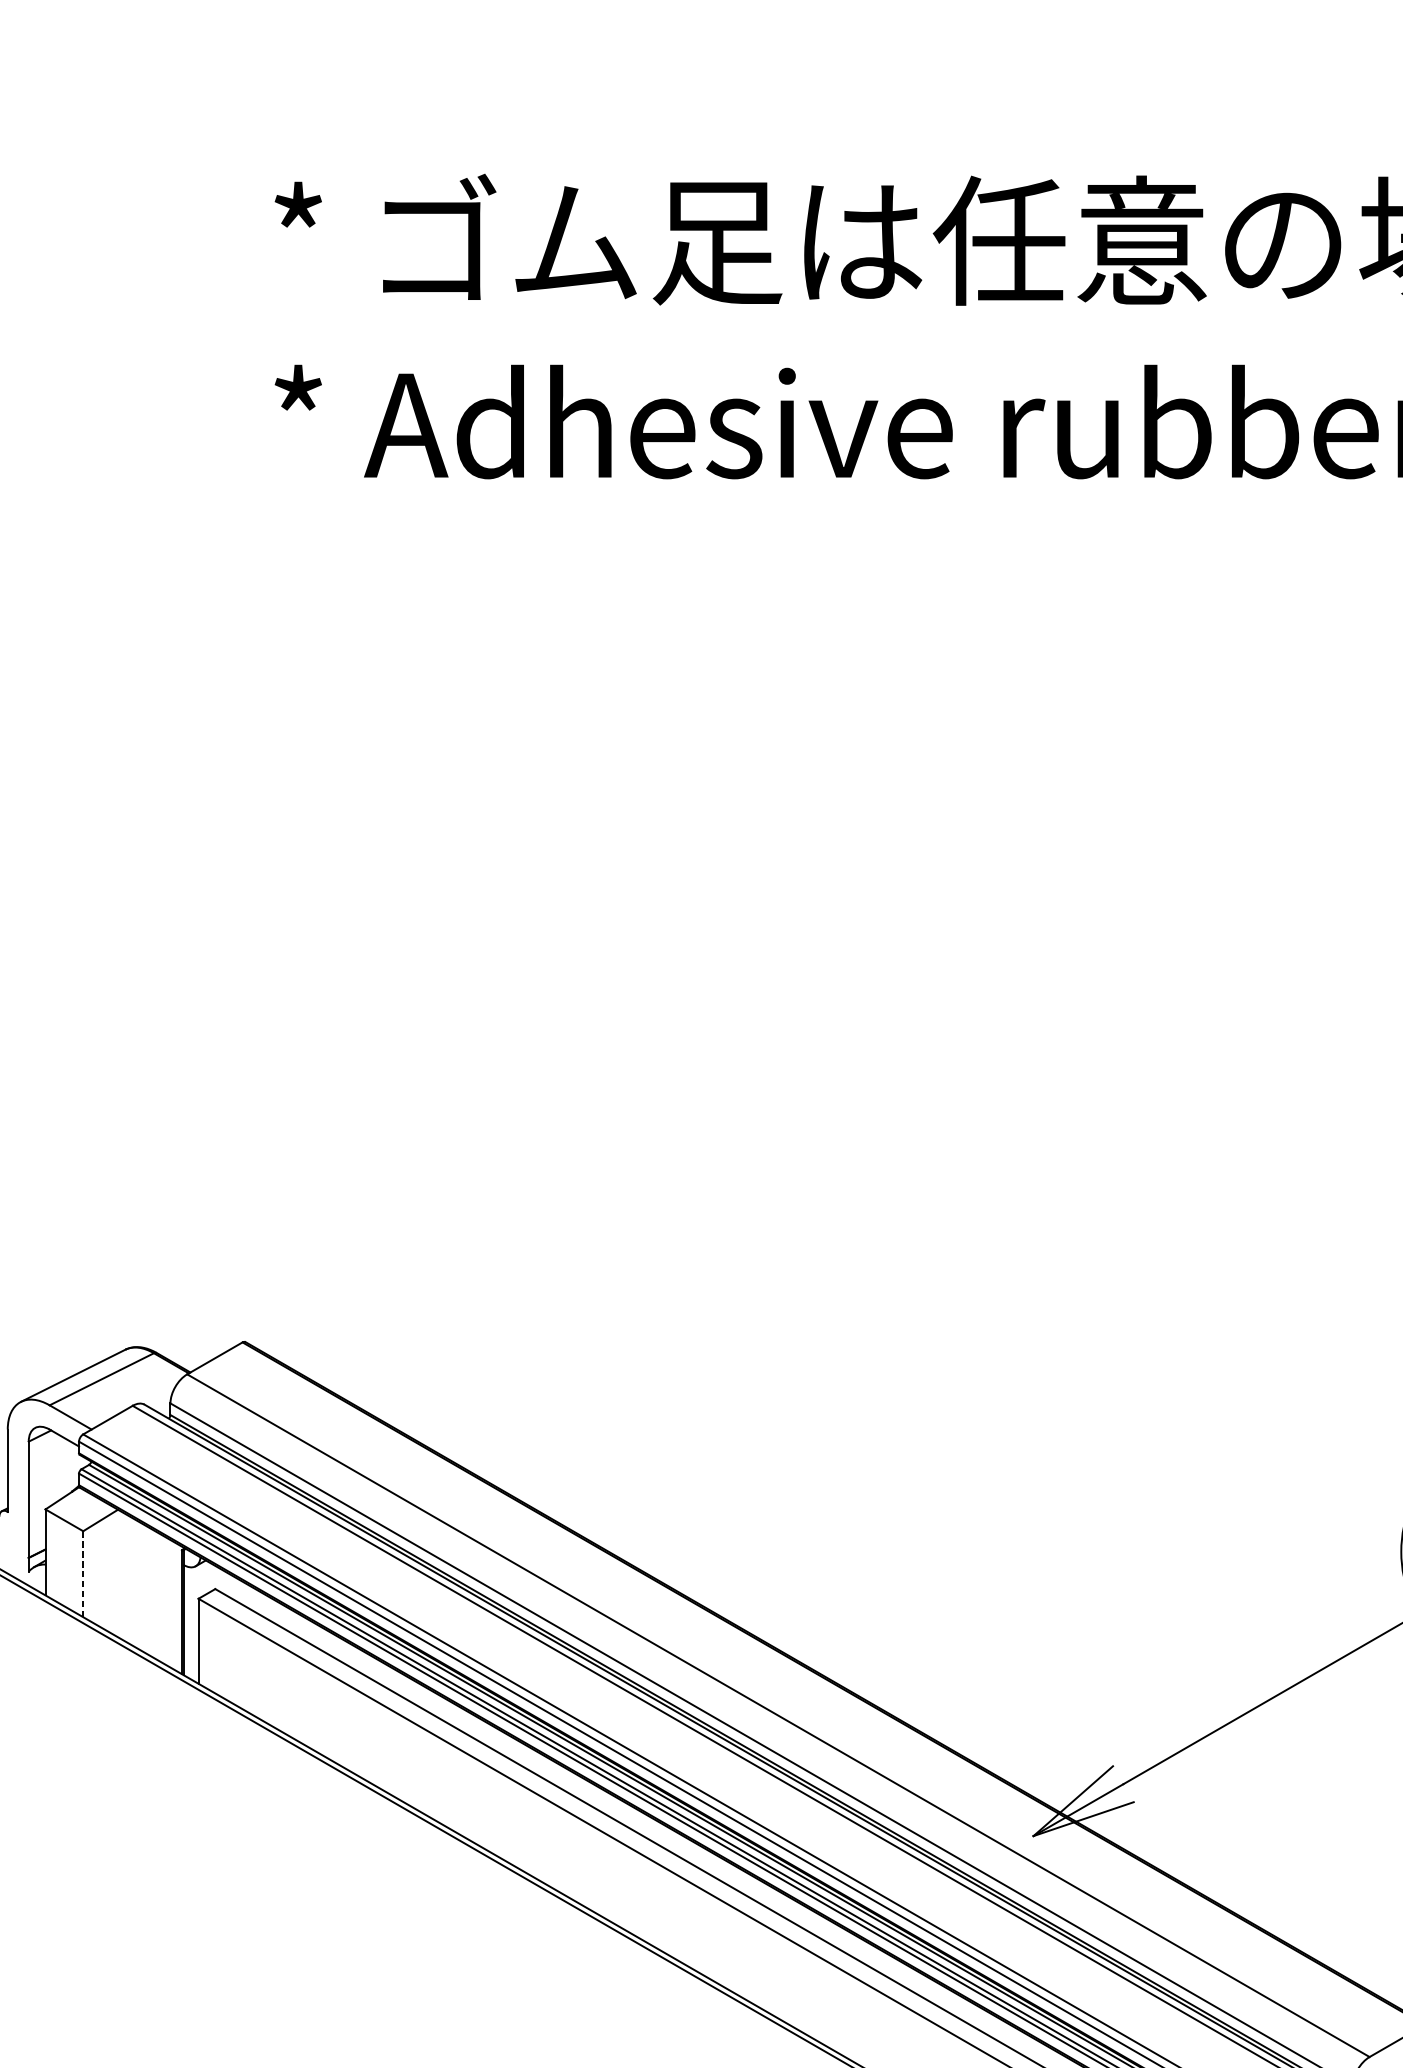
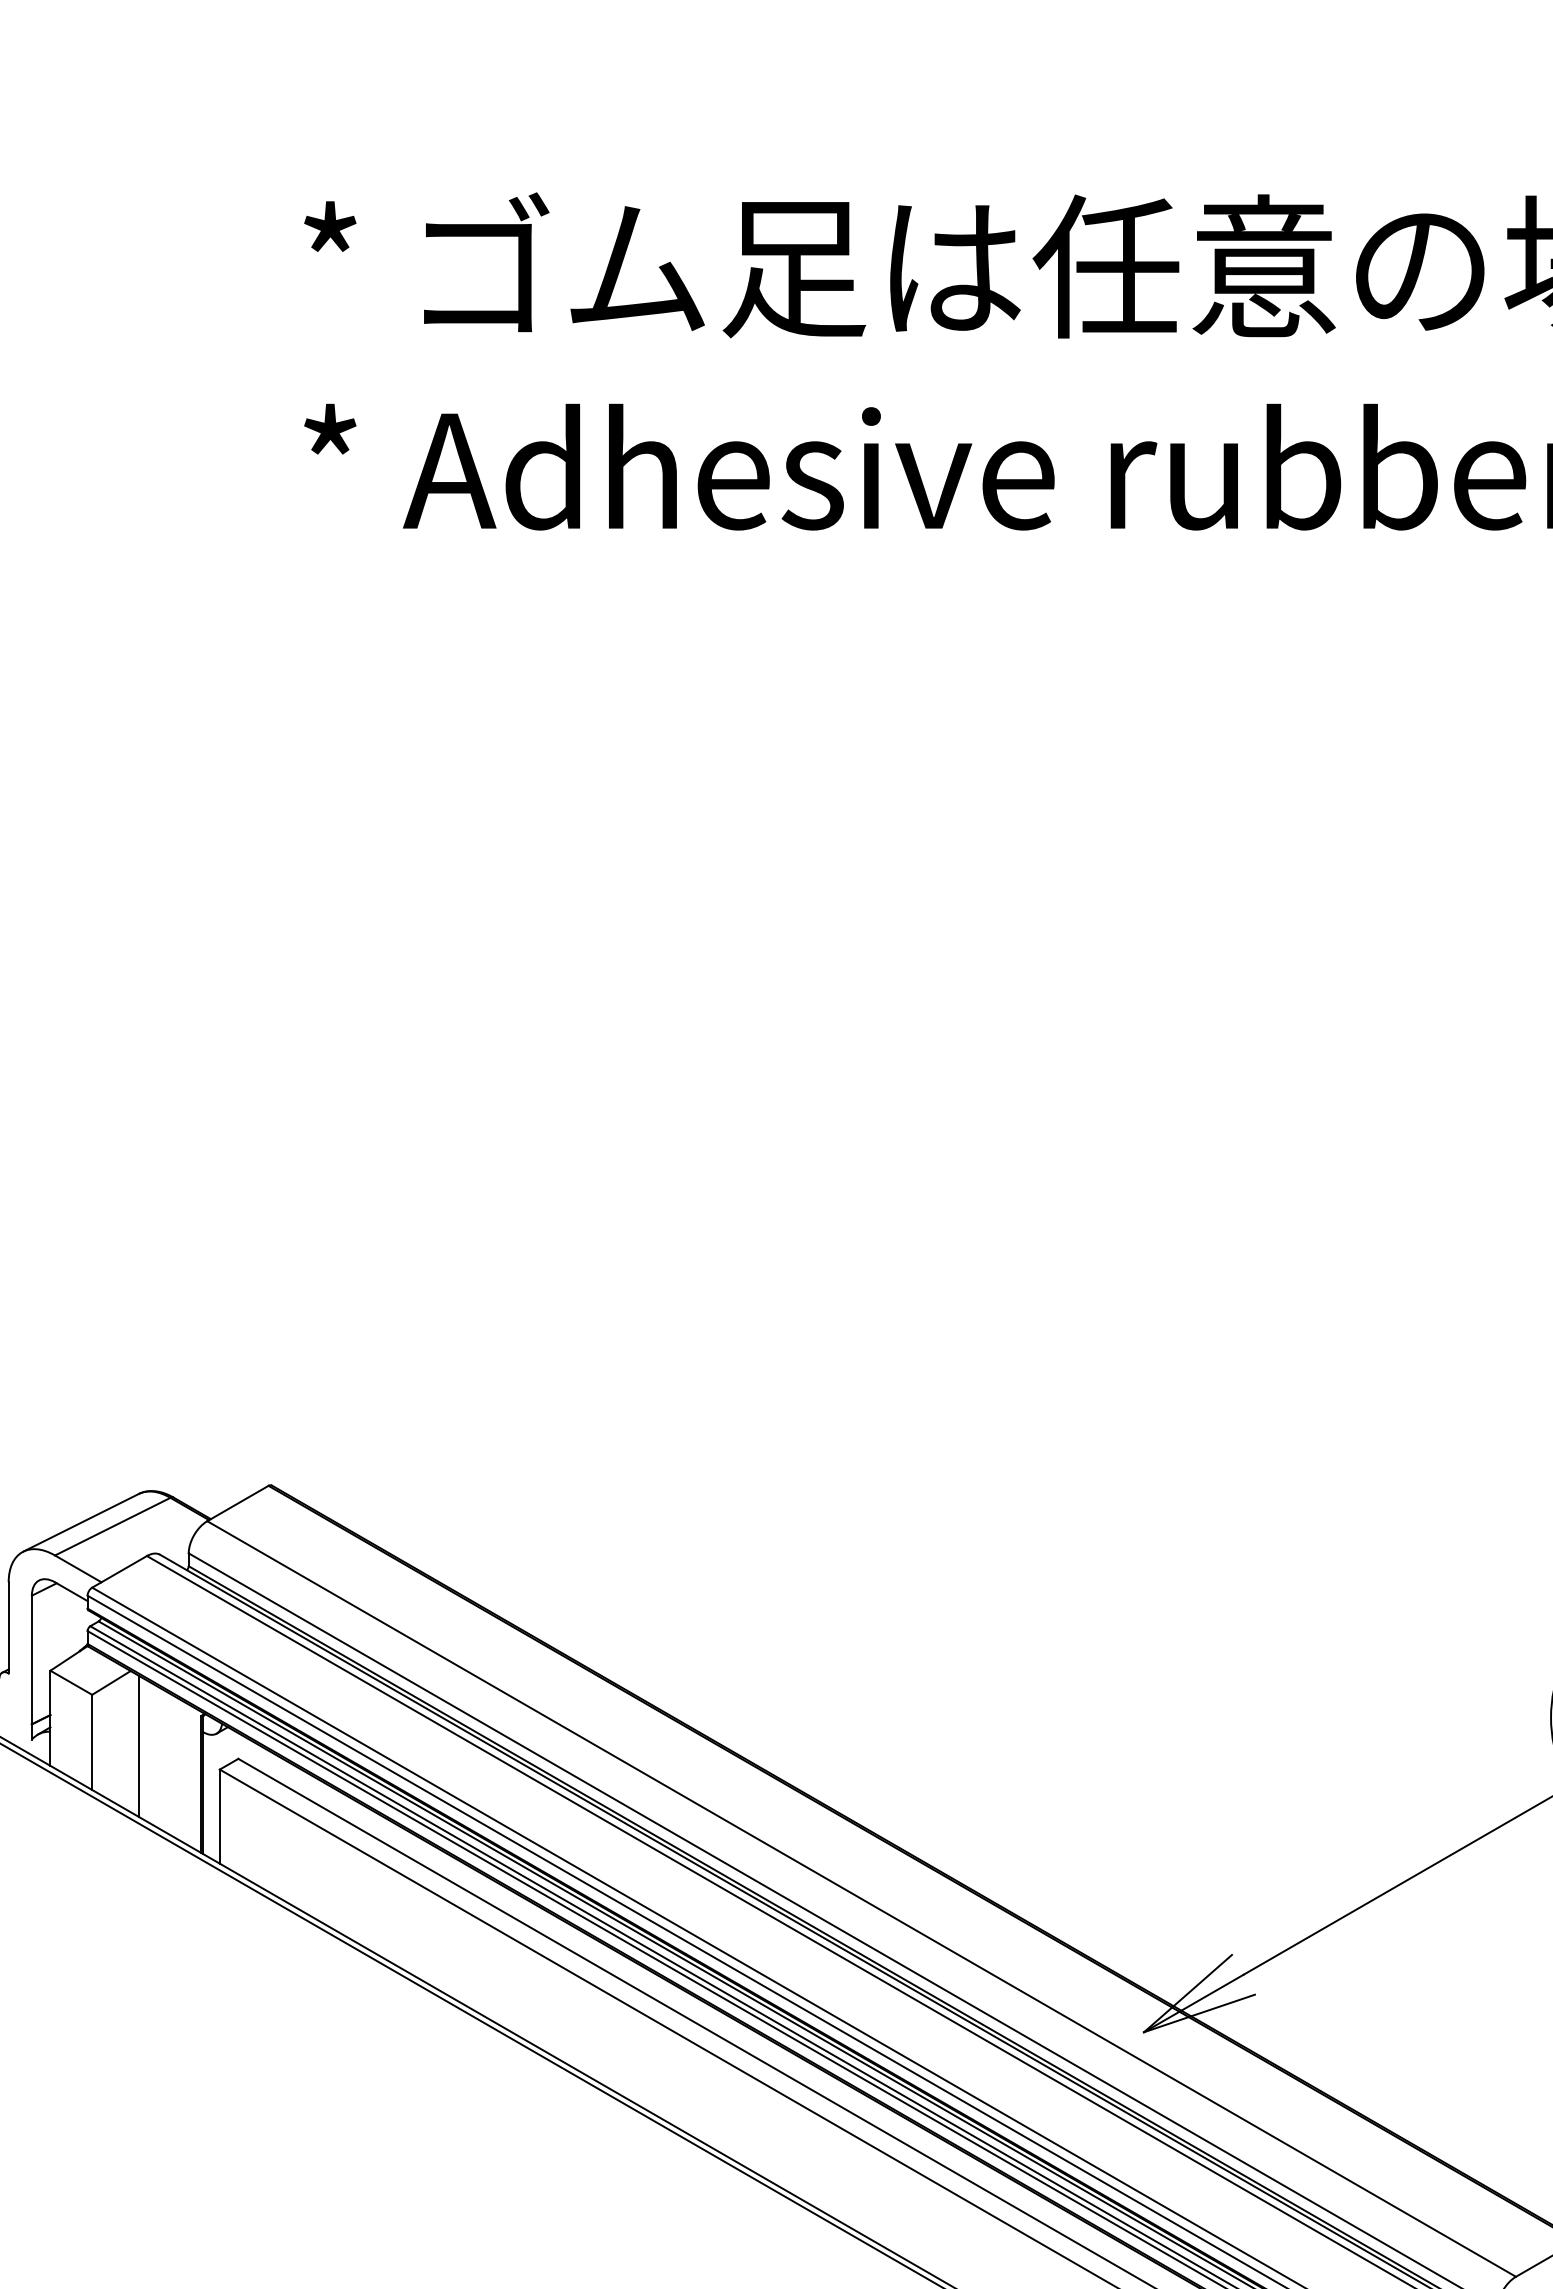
line: (83, 1574) -> (92, 1742), dashed -> solid
line: (125, 1577) -> (138, 1745), added

